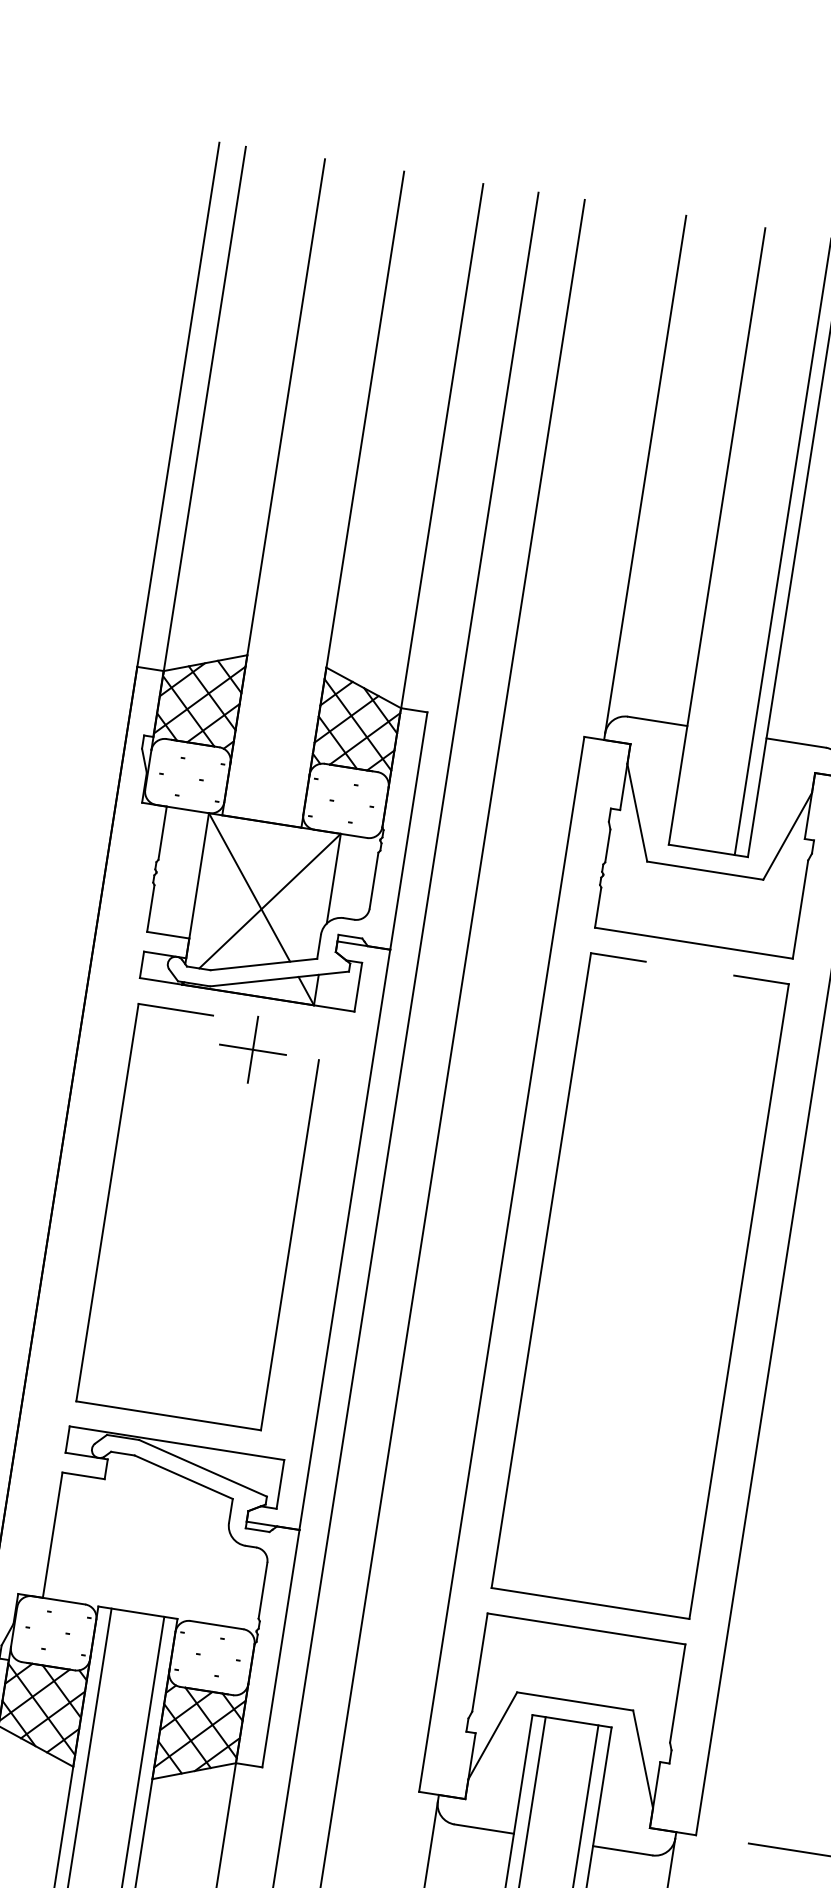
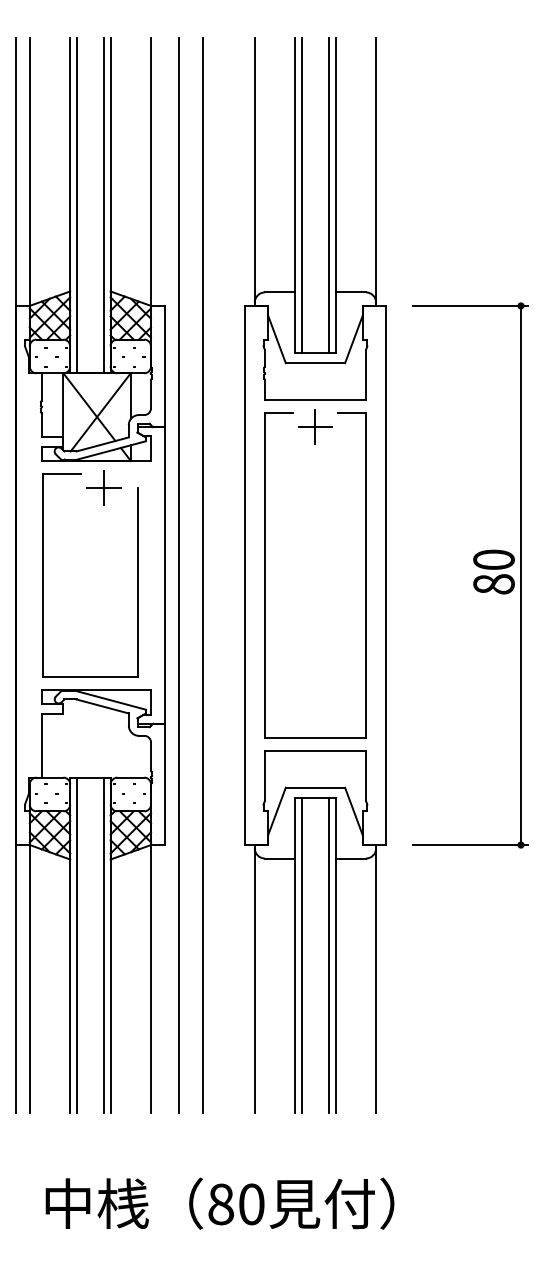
line: (286, 488) -> (76, 205), added
line: (338, 497) -> (103, 205), added
line: (729, 538) -> (301, 195), added
part: (685, 994) -> (315, 426), added

